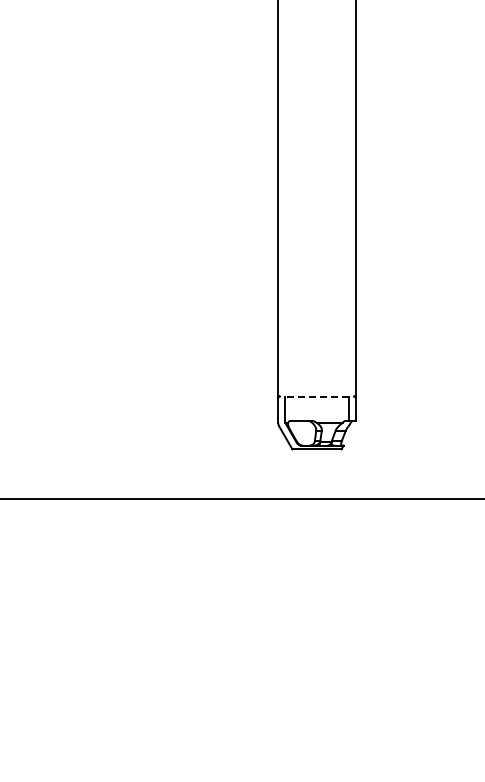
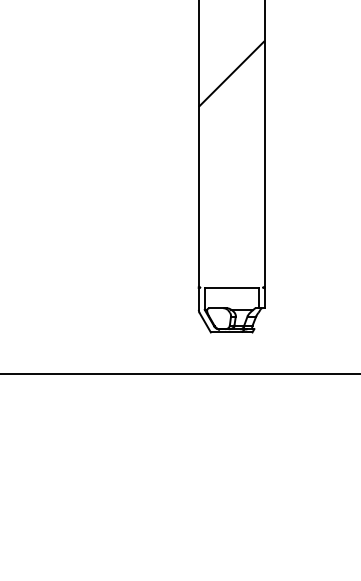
hatch: (316, 277) -> (231, 186), added
line: (316, 396) -> (231, 287), dashed -> solid

